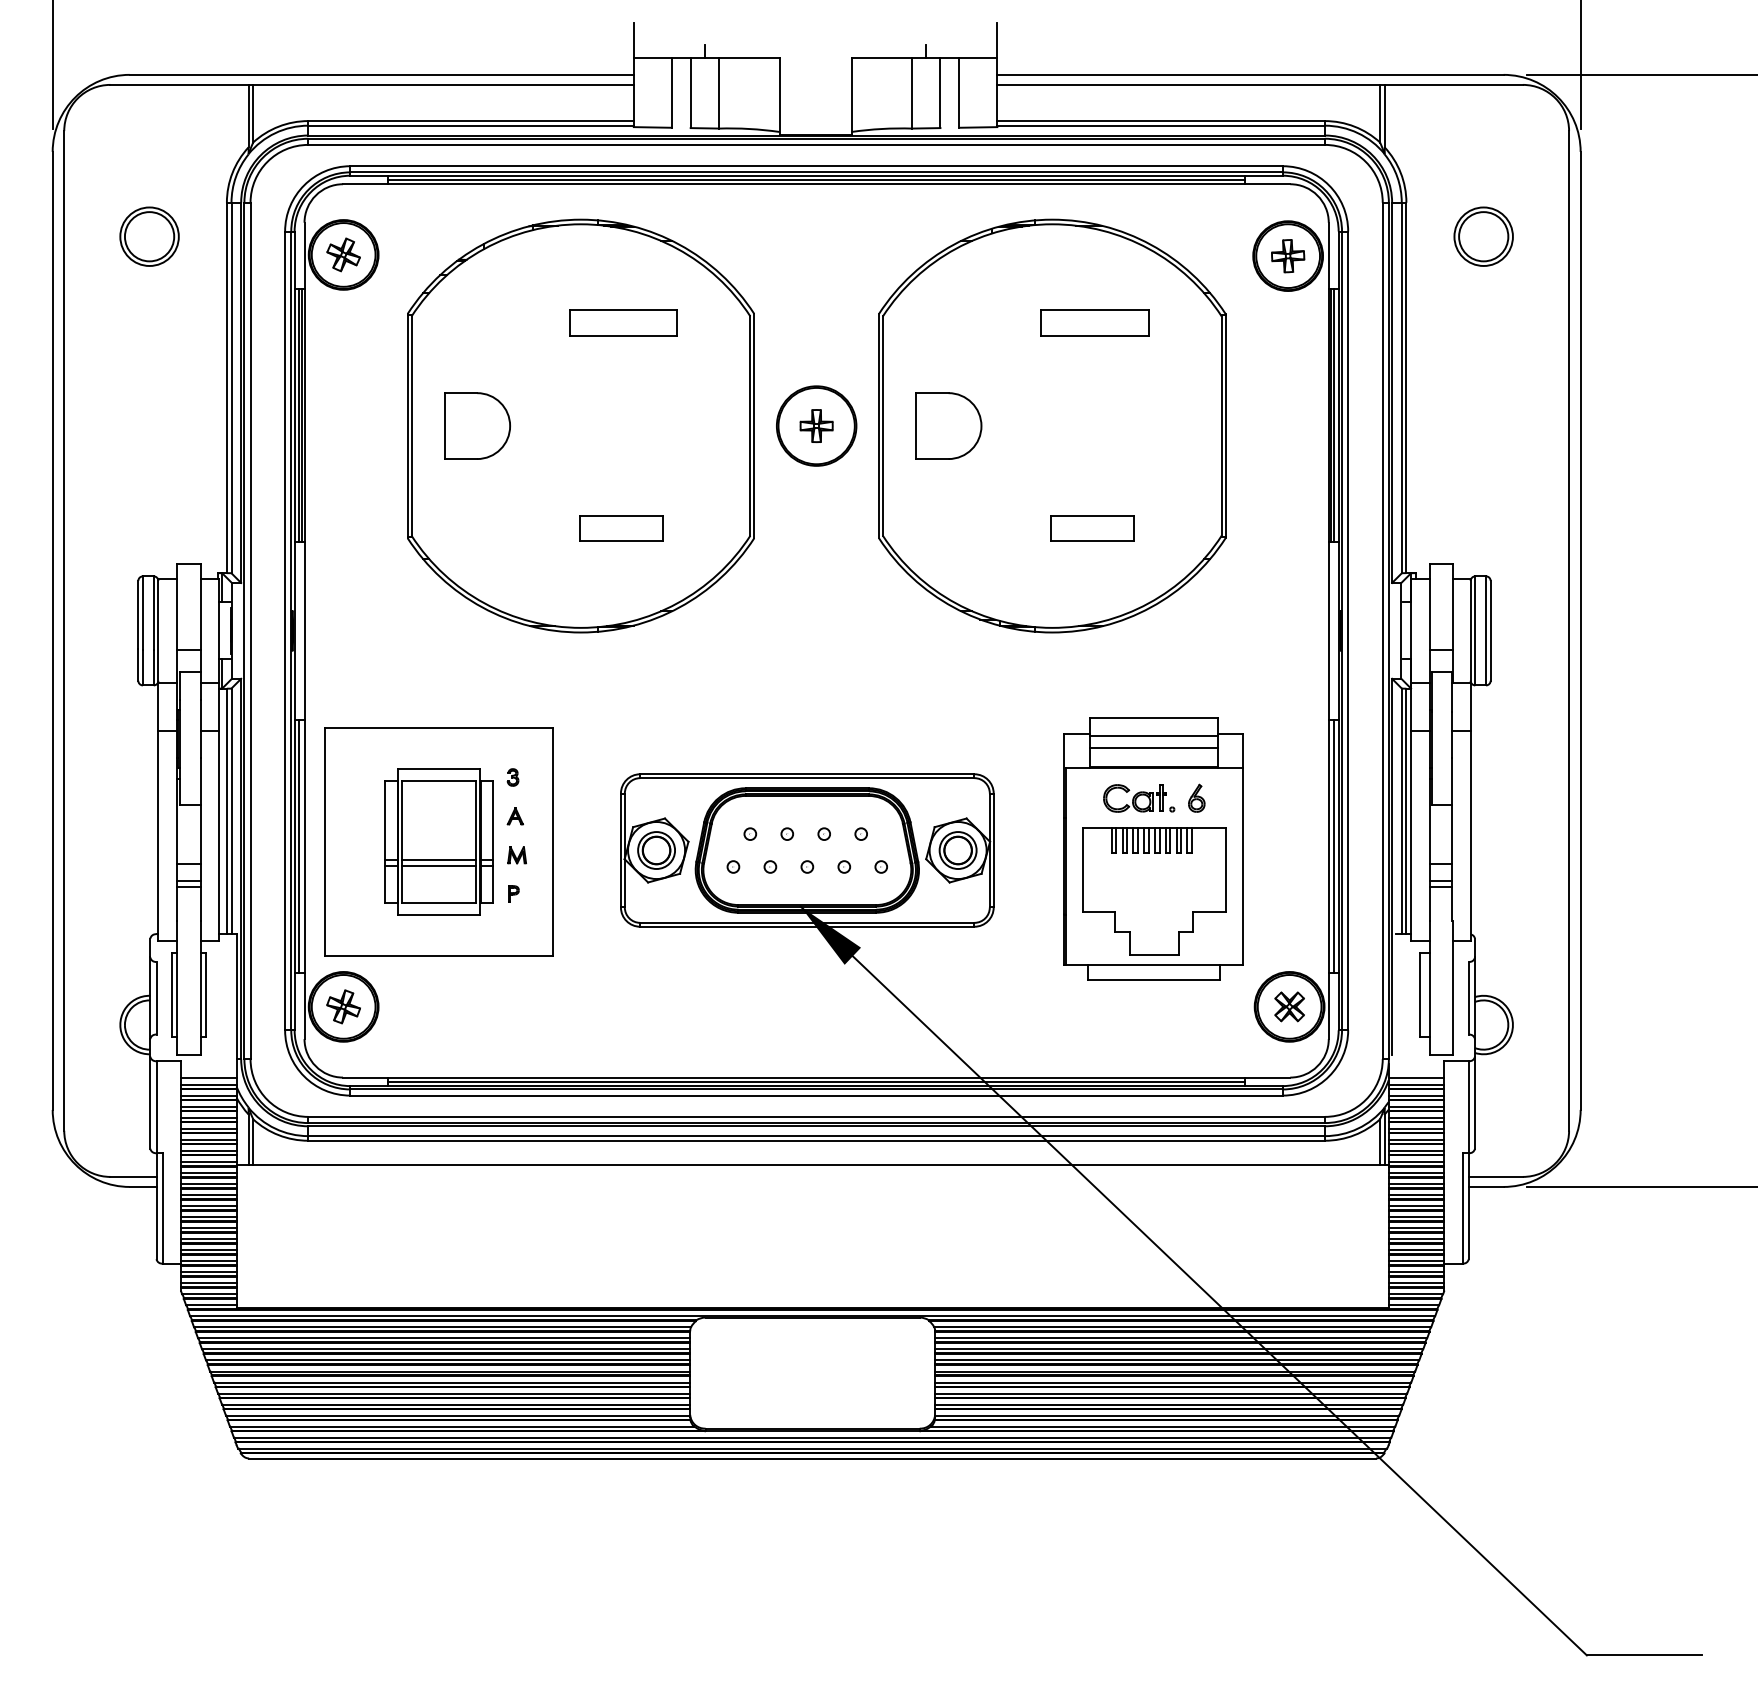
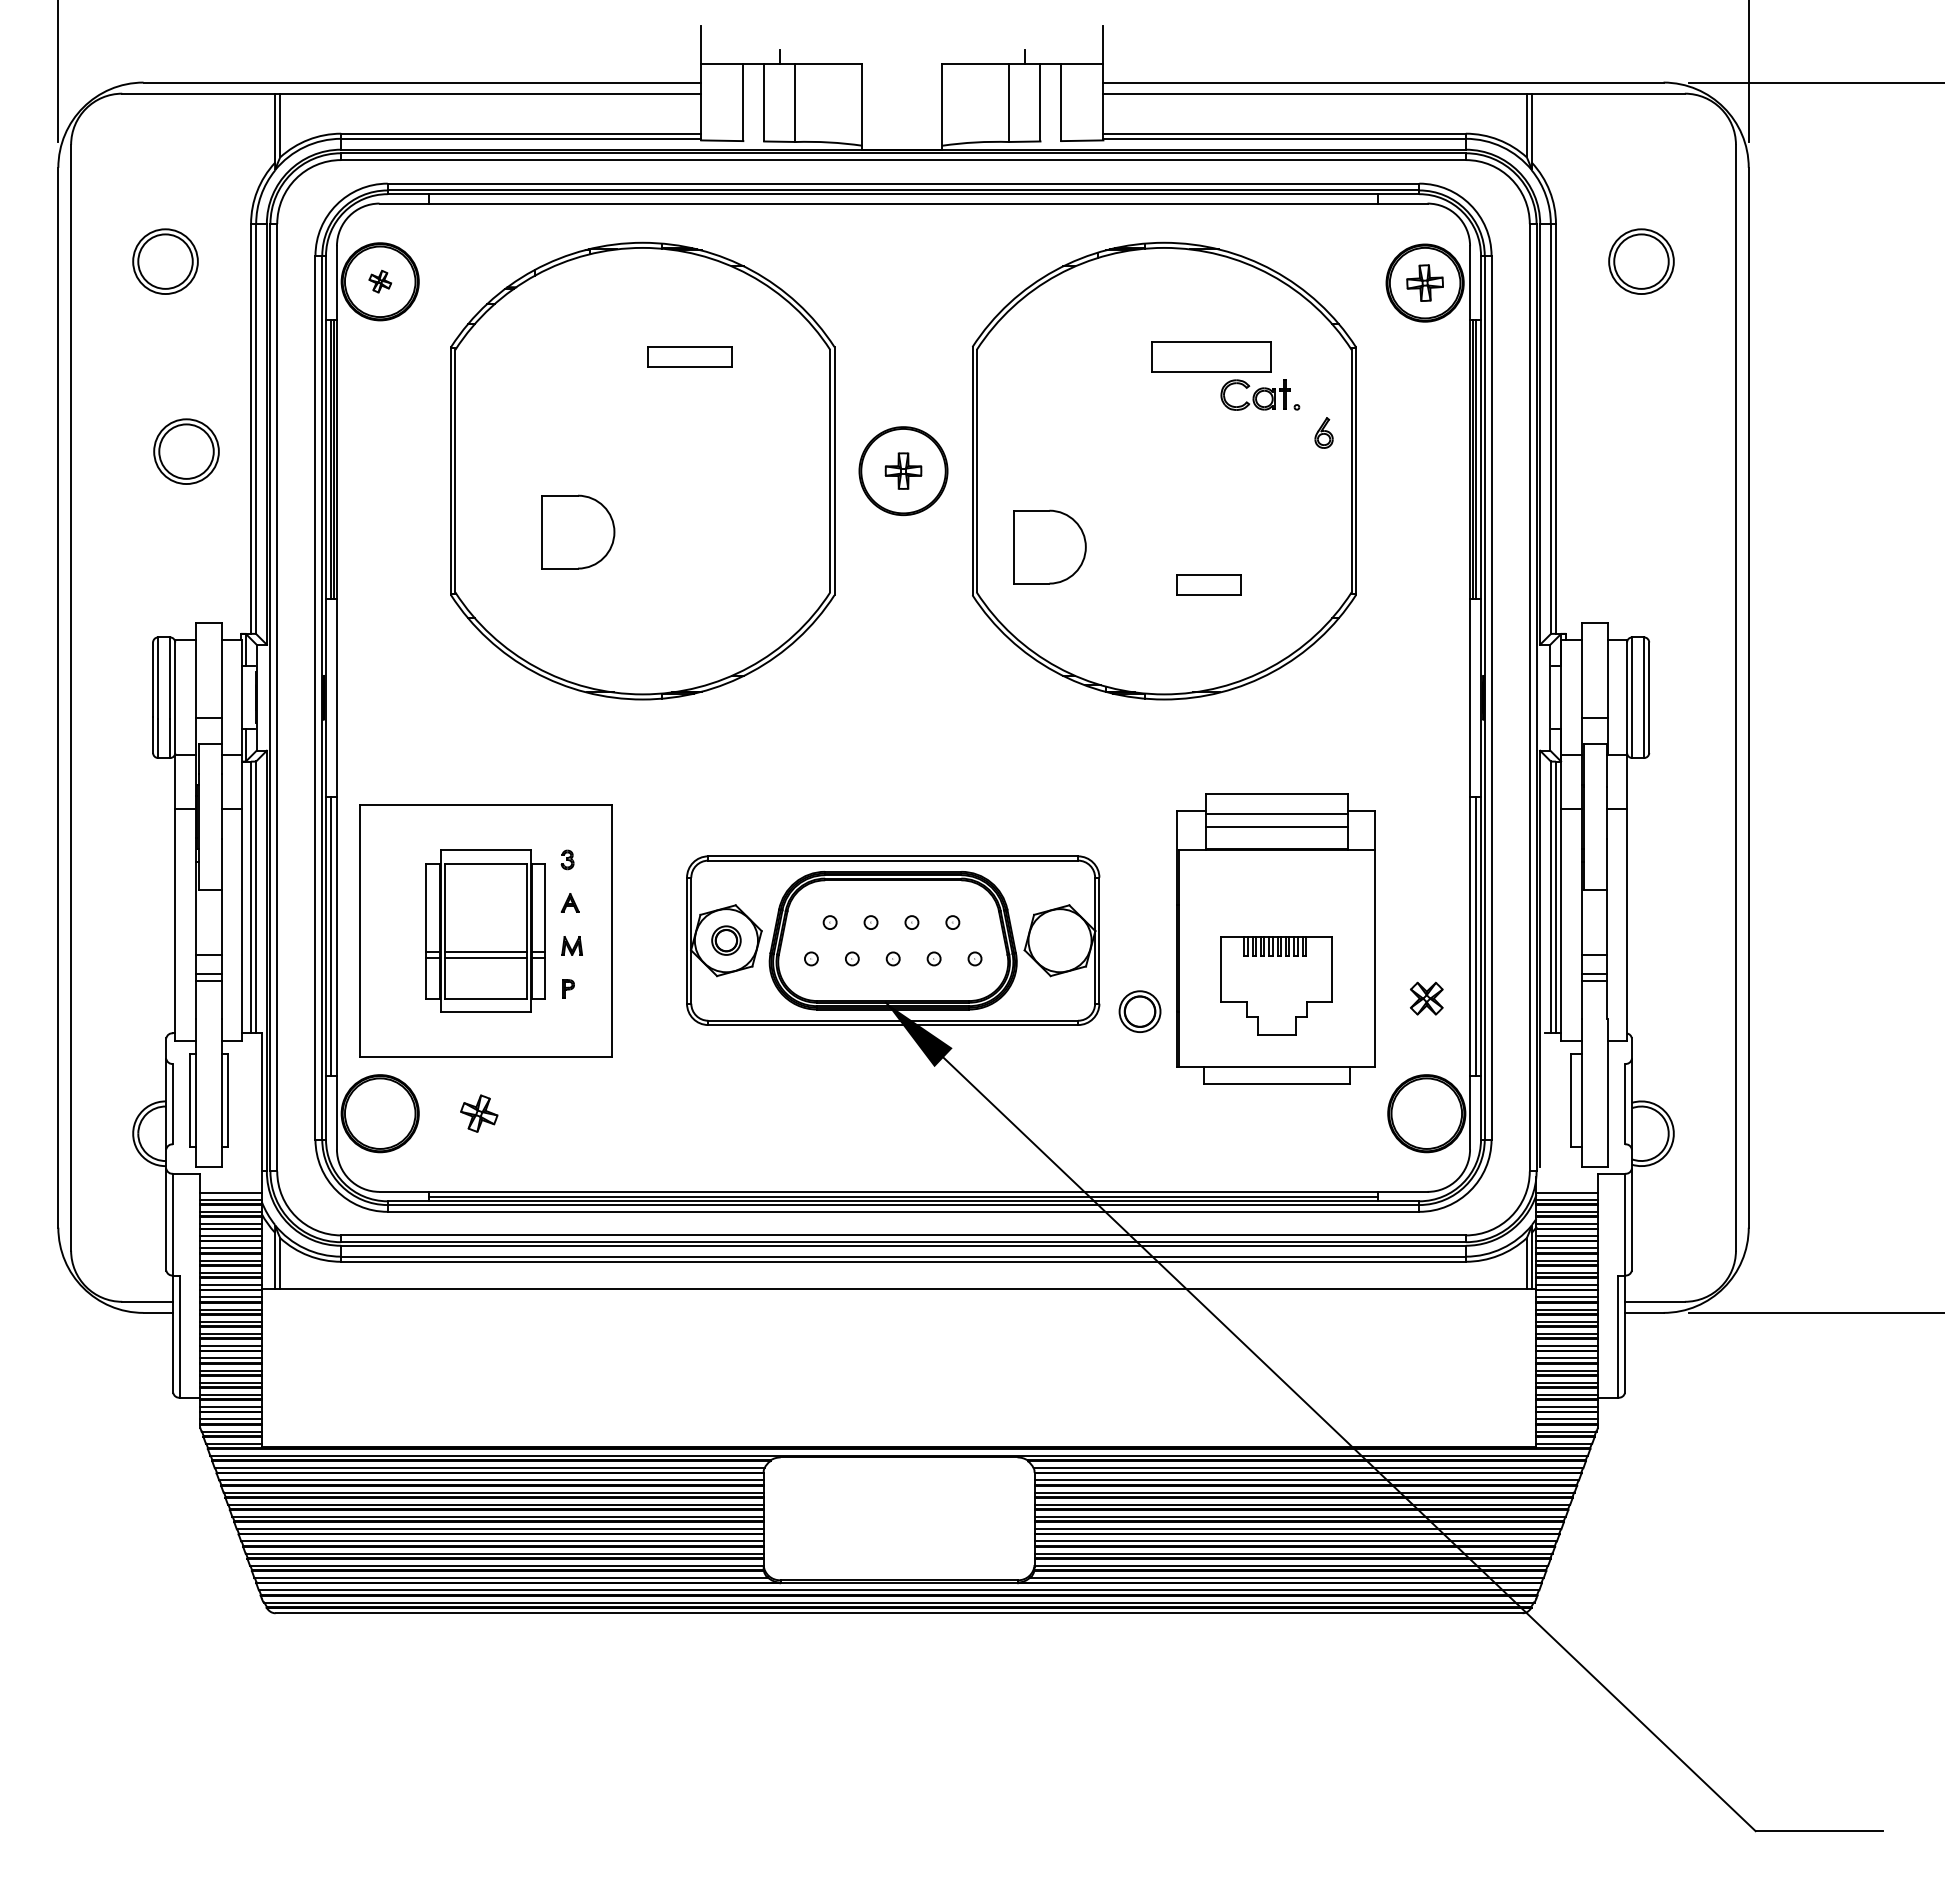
line: (816, 179) -> (903, 198), removed
part: (343, 254) -> (380, 281), size x0.6
part: (623, 322) -> (689, 356), size x0.7
part: (168, 408) -> (186, 451), added
part: (477, 425) -> (578, 531), moved
part: (948, 425) -> (1049, 546), moved
part: (620, 528) -> (686, 584), removed
part: (1092, 528) -> (1208, 584), size x0.7
part: (1139, 797) -> (1260, 394), moved
part: (1196, 797) -> (1323, 432), moved
part: (656, 850) -> (726, 940), size x0.7
part: (957, 850) -> (1139, 1011), moved
part: (1153, 891) -> (1276, 985), size x0.7
part: (343, 1006) -> (479, 1113), moved
part: (1289, 1006) -> (1426, 998), moved

